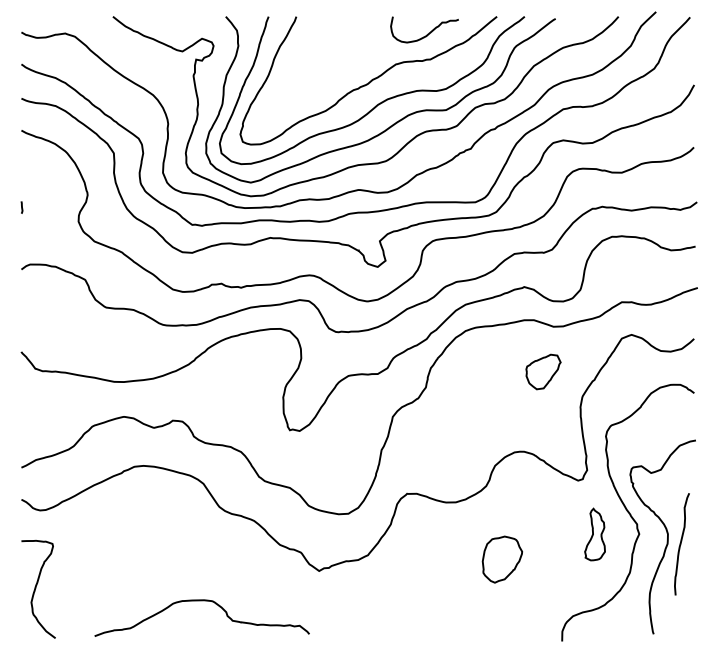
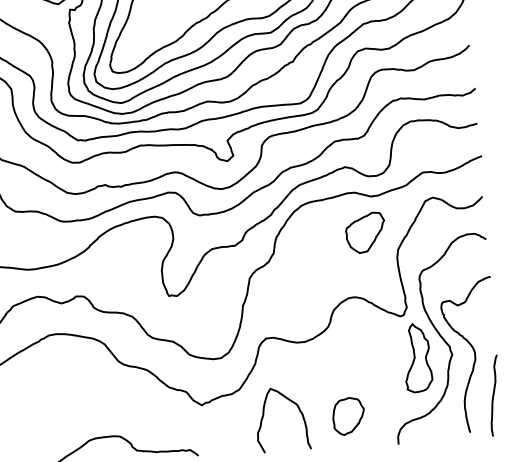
part: (543, 371) -> (365, 232), size x1.43
part: (594, 534) -> (416, 357), size x1.67
curve: (681, 544) -> (494, 395), moved
part: (502, 559) -> (348, 416), moved
curve: (396, 589) -> (264, 414), added

